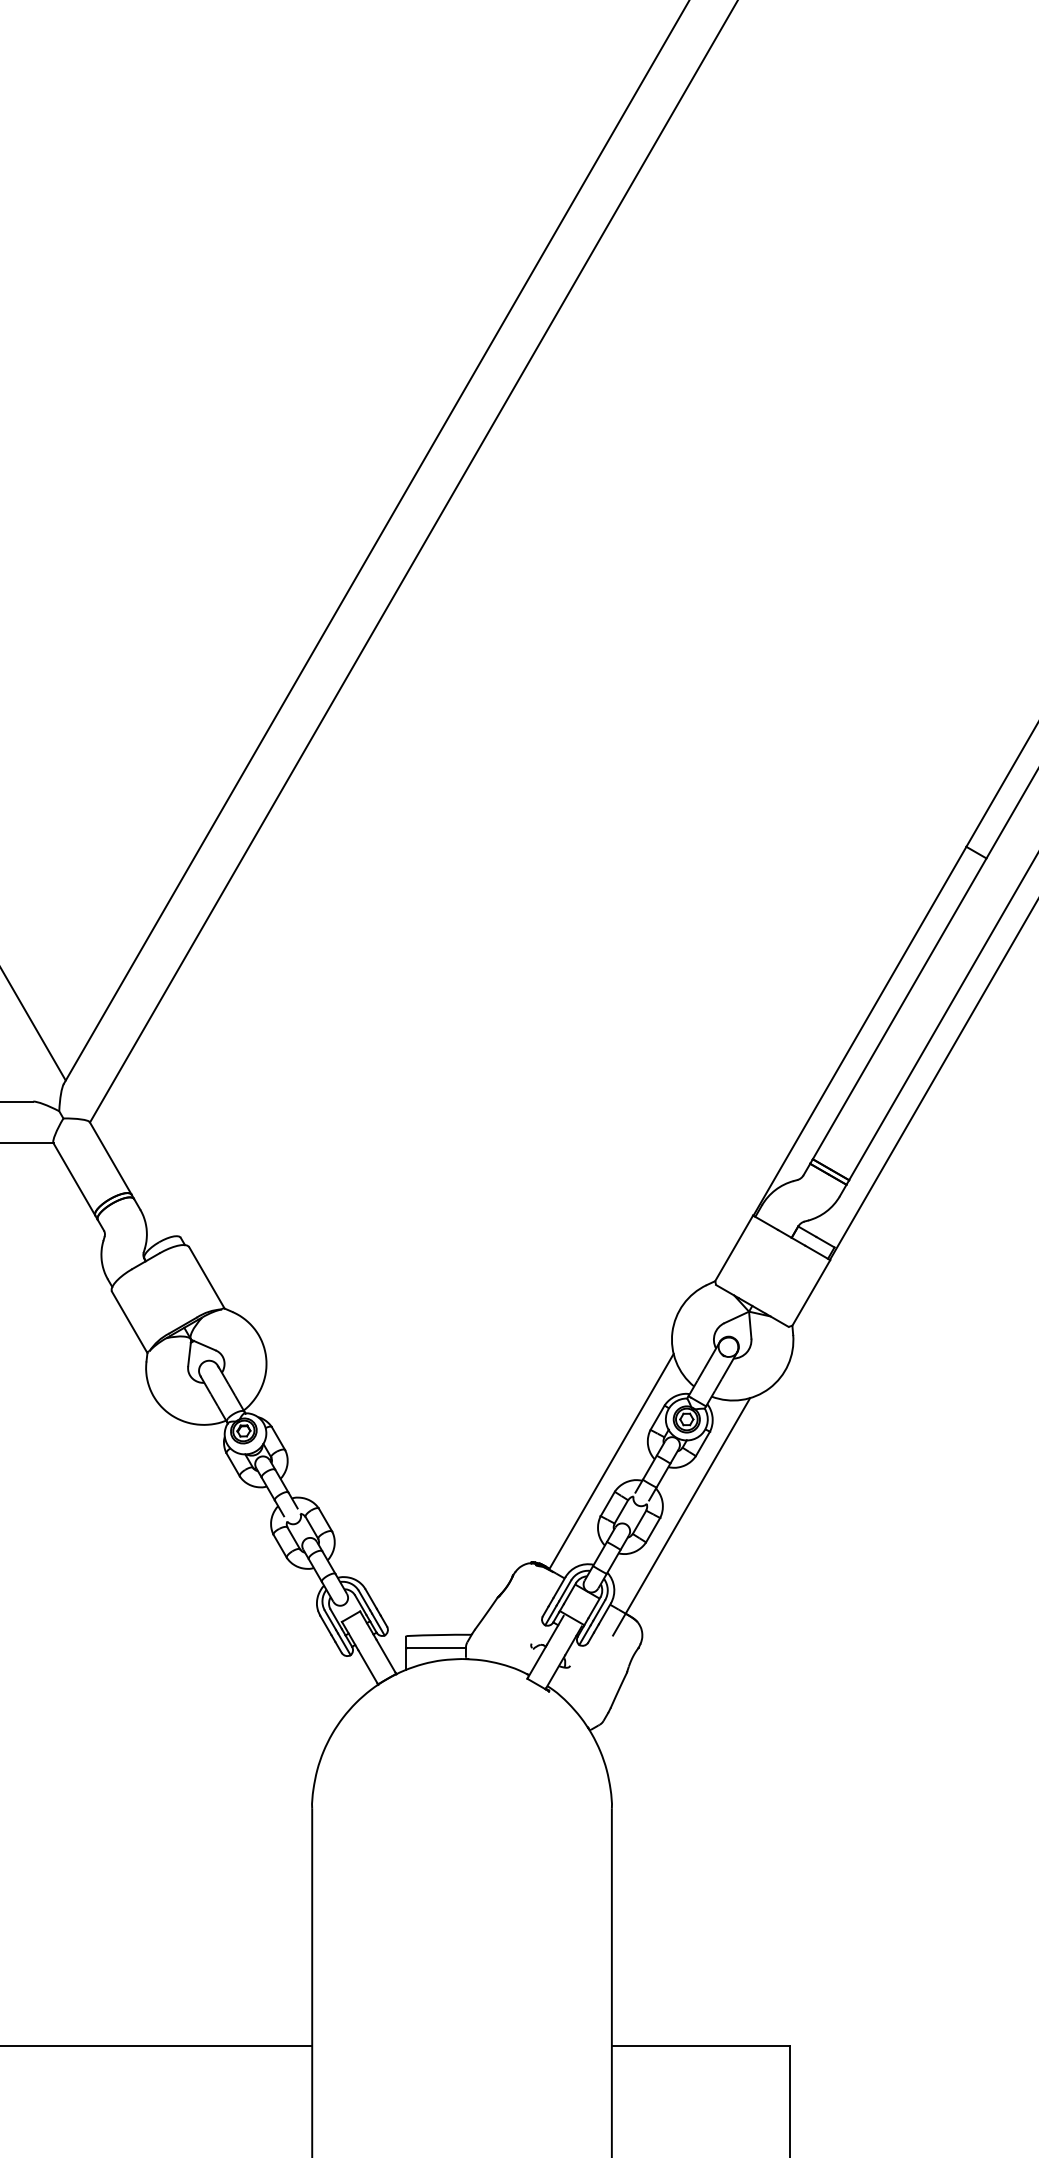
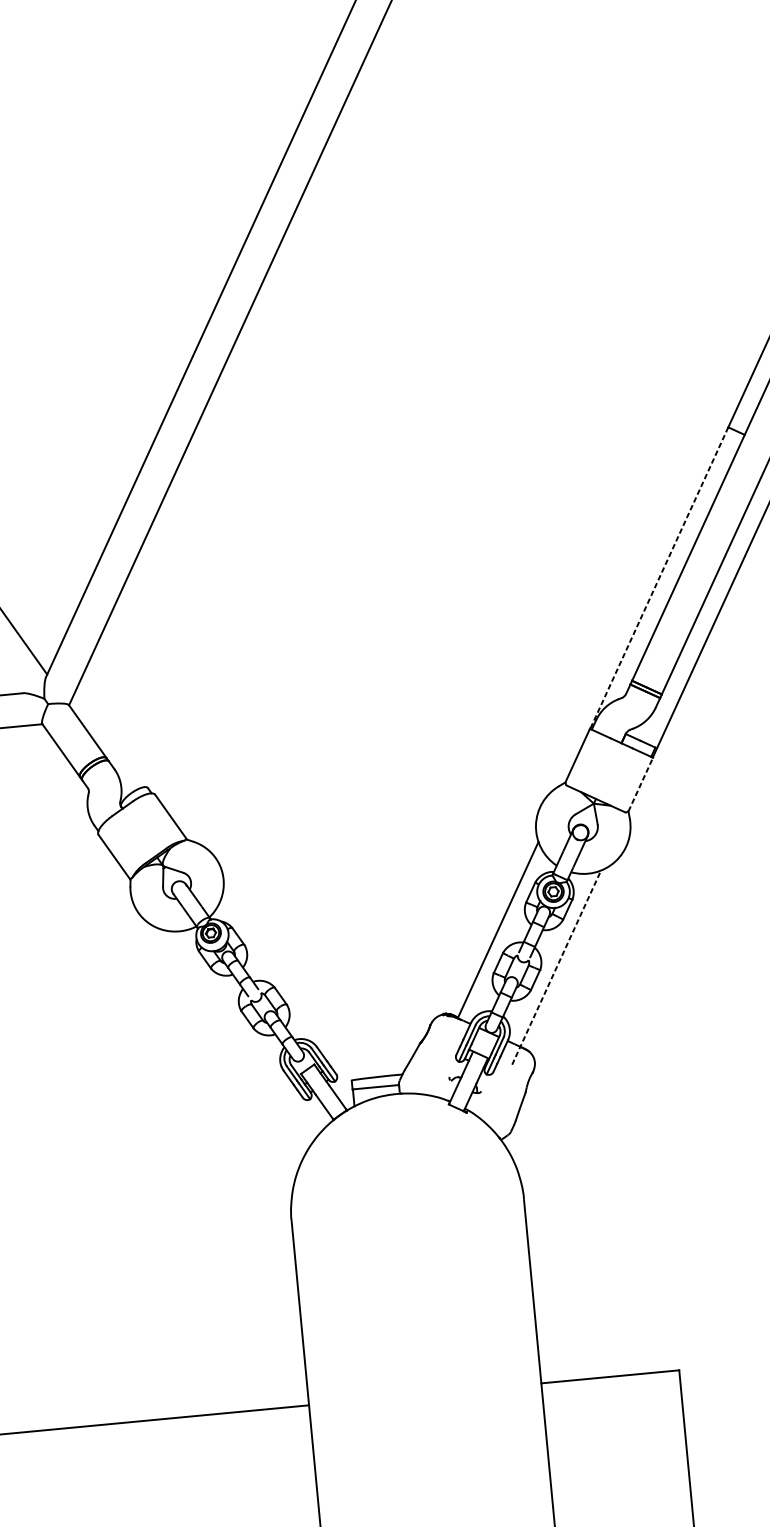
line: (859, 1031) -> (658, 578), solid -> dashed
line: (811, 1292) -> (640, 784), solid -> dashed
line: (681, 1516) -> (556, 967), solid -> dashed

